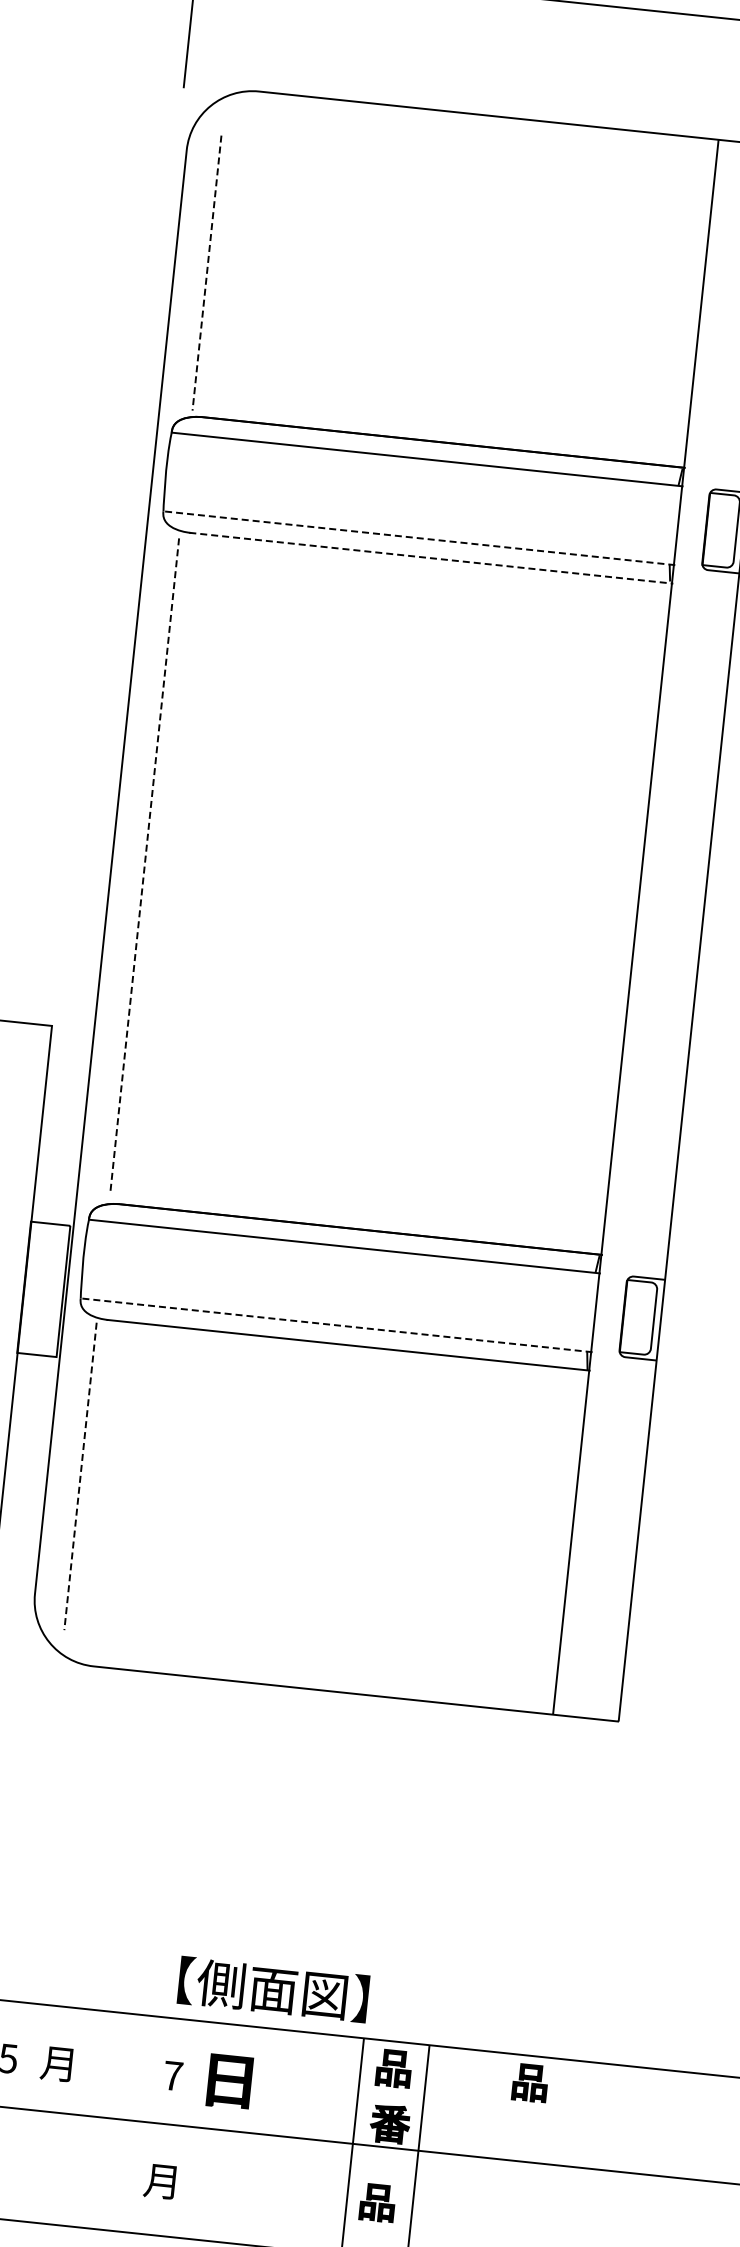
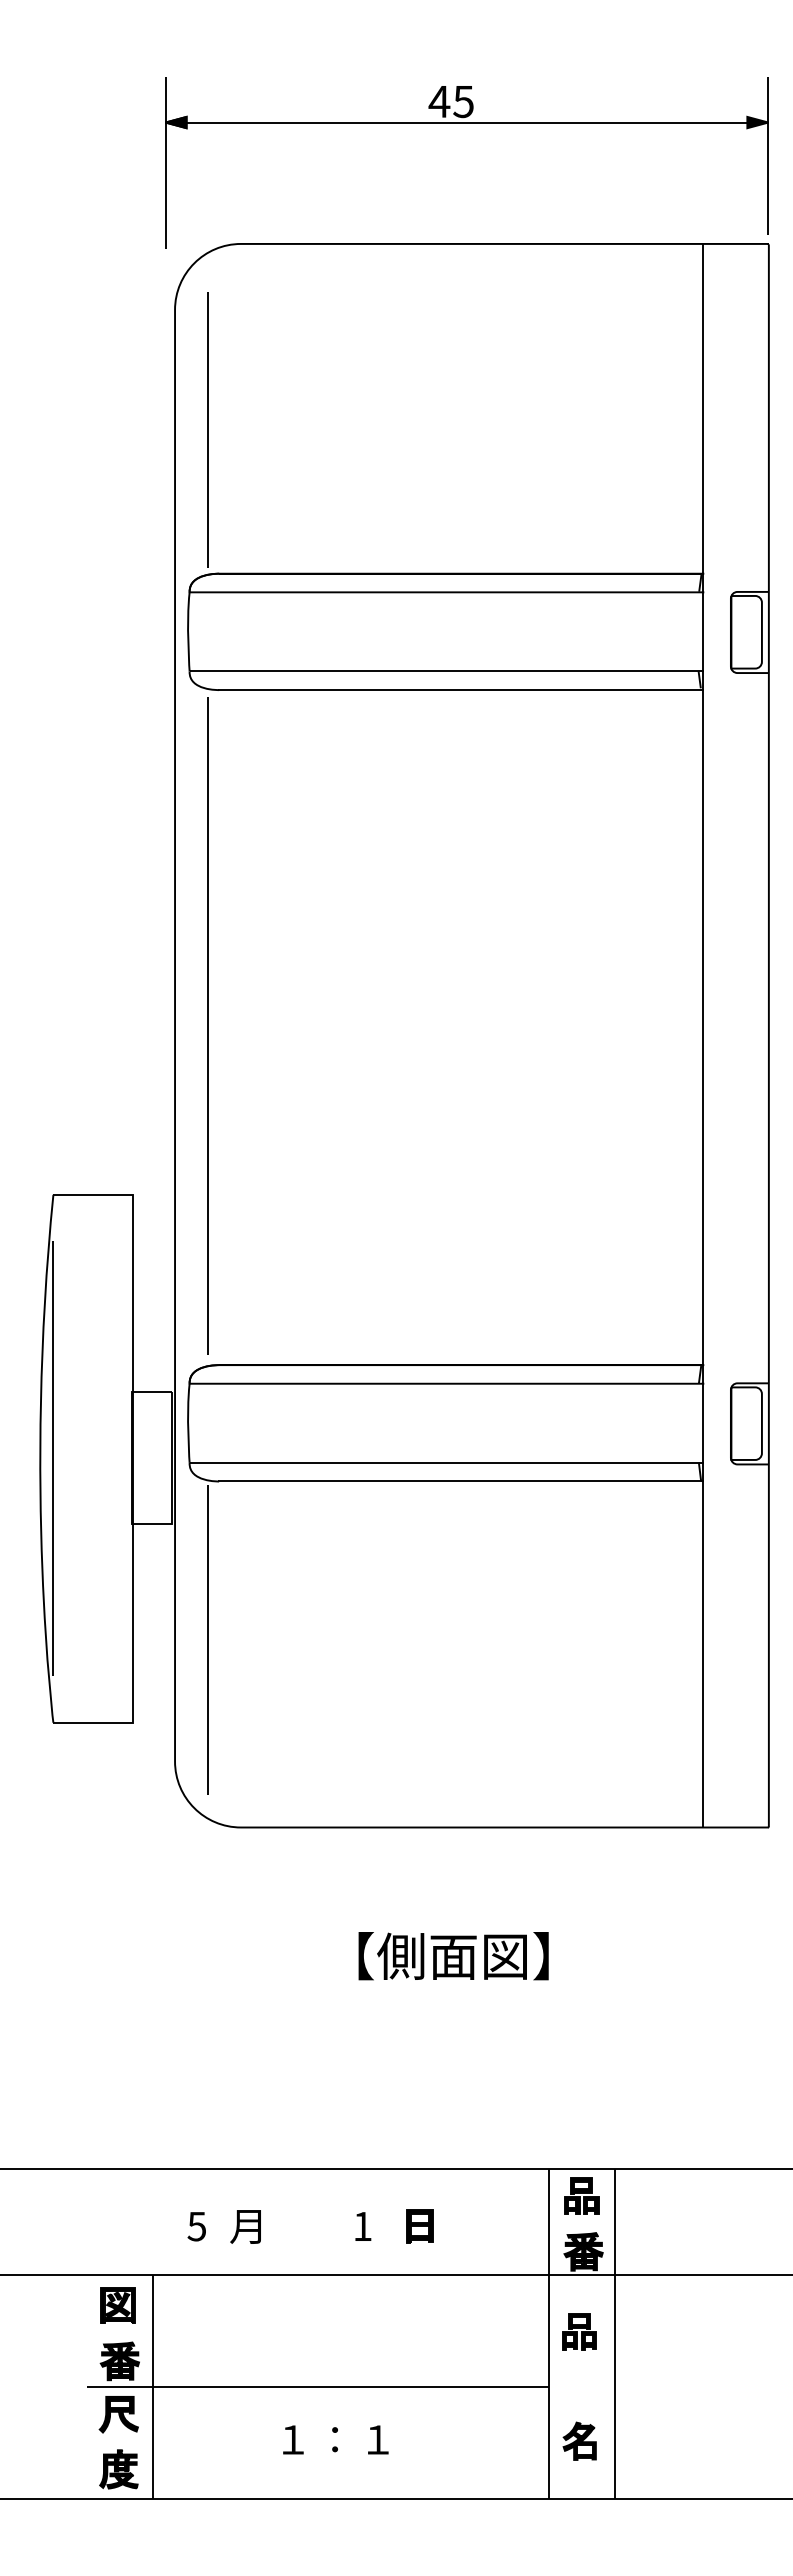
line: (207, 273) -> (208, 430), dashed -> solid
line: (418, 538) -> (446, 671), dashed -> solid
line: (431, 558) -> (461, 690), dashed -> solid
line: (145, 866) -> (208, 1026), dashed -> solid
line: (336, 1324) -> (446, 1462), dashed -> solid
line: (81, 1476) -> (208, 1639), dashed -> solid
text: (273, 1989) -> (453, 1956), moved
text: (172, 2075) -> (362, 2226), 7 -> 1
part: (229, 2081) -> (419, 2226), size x0.62
part: (530, 2082) -> (718, 2195), removed
part: (159, 2181) -> (360, 2332), removed

